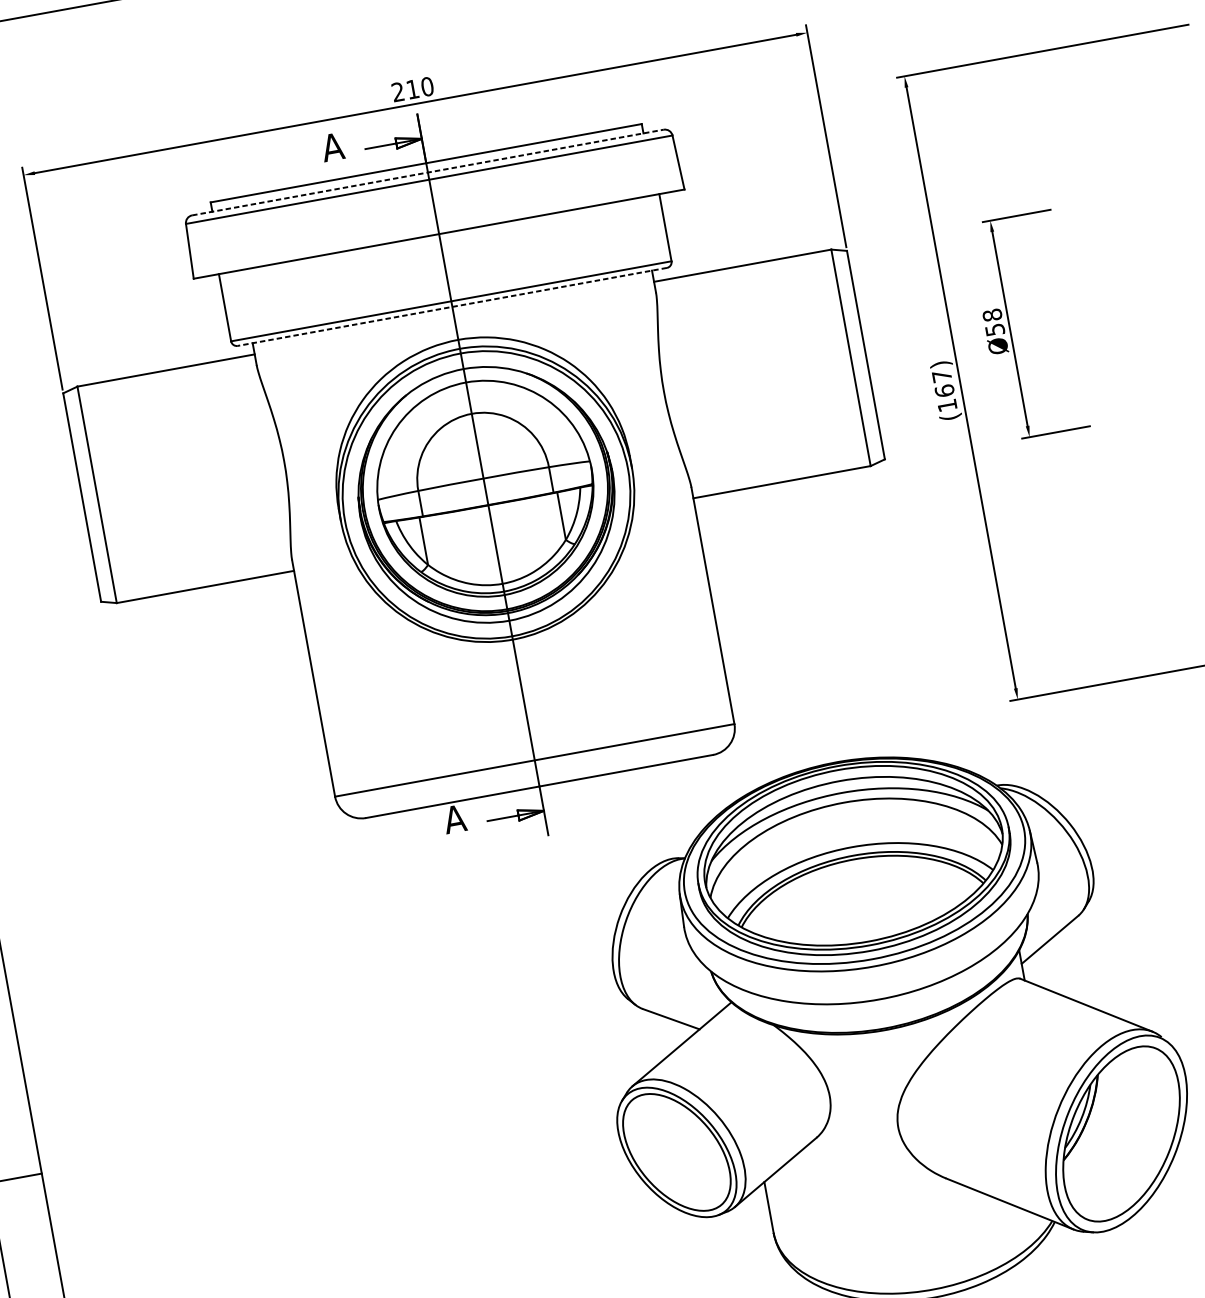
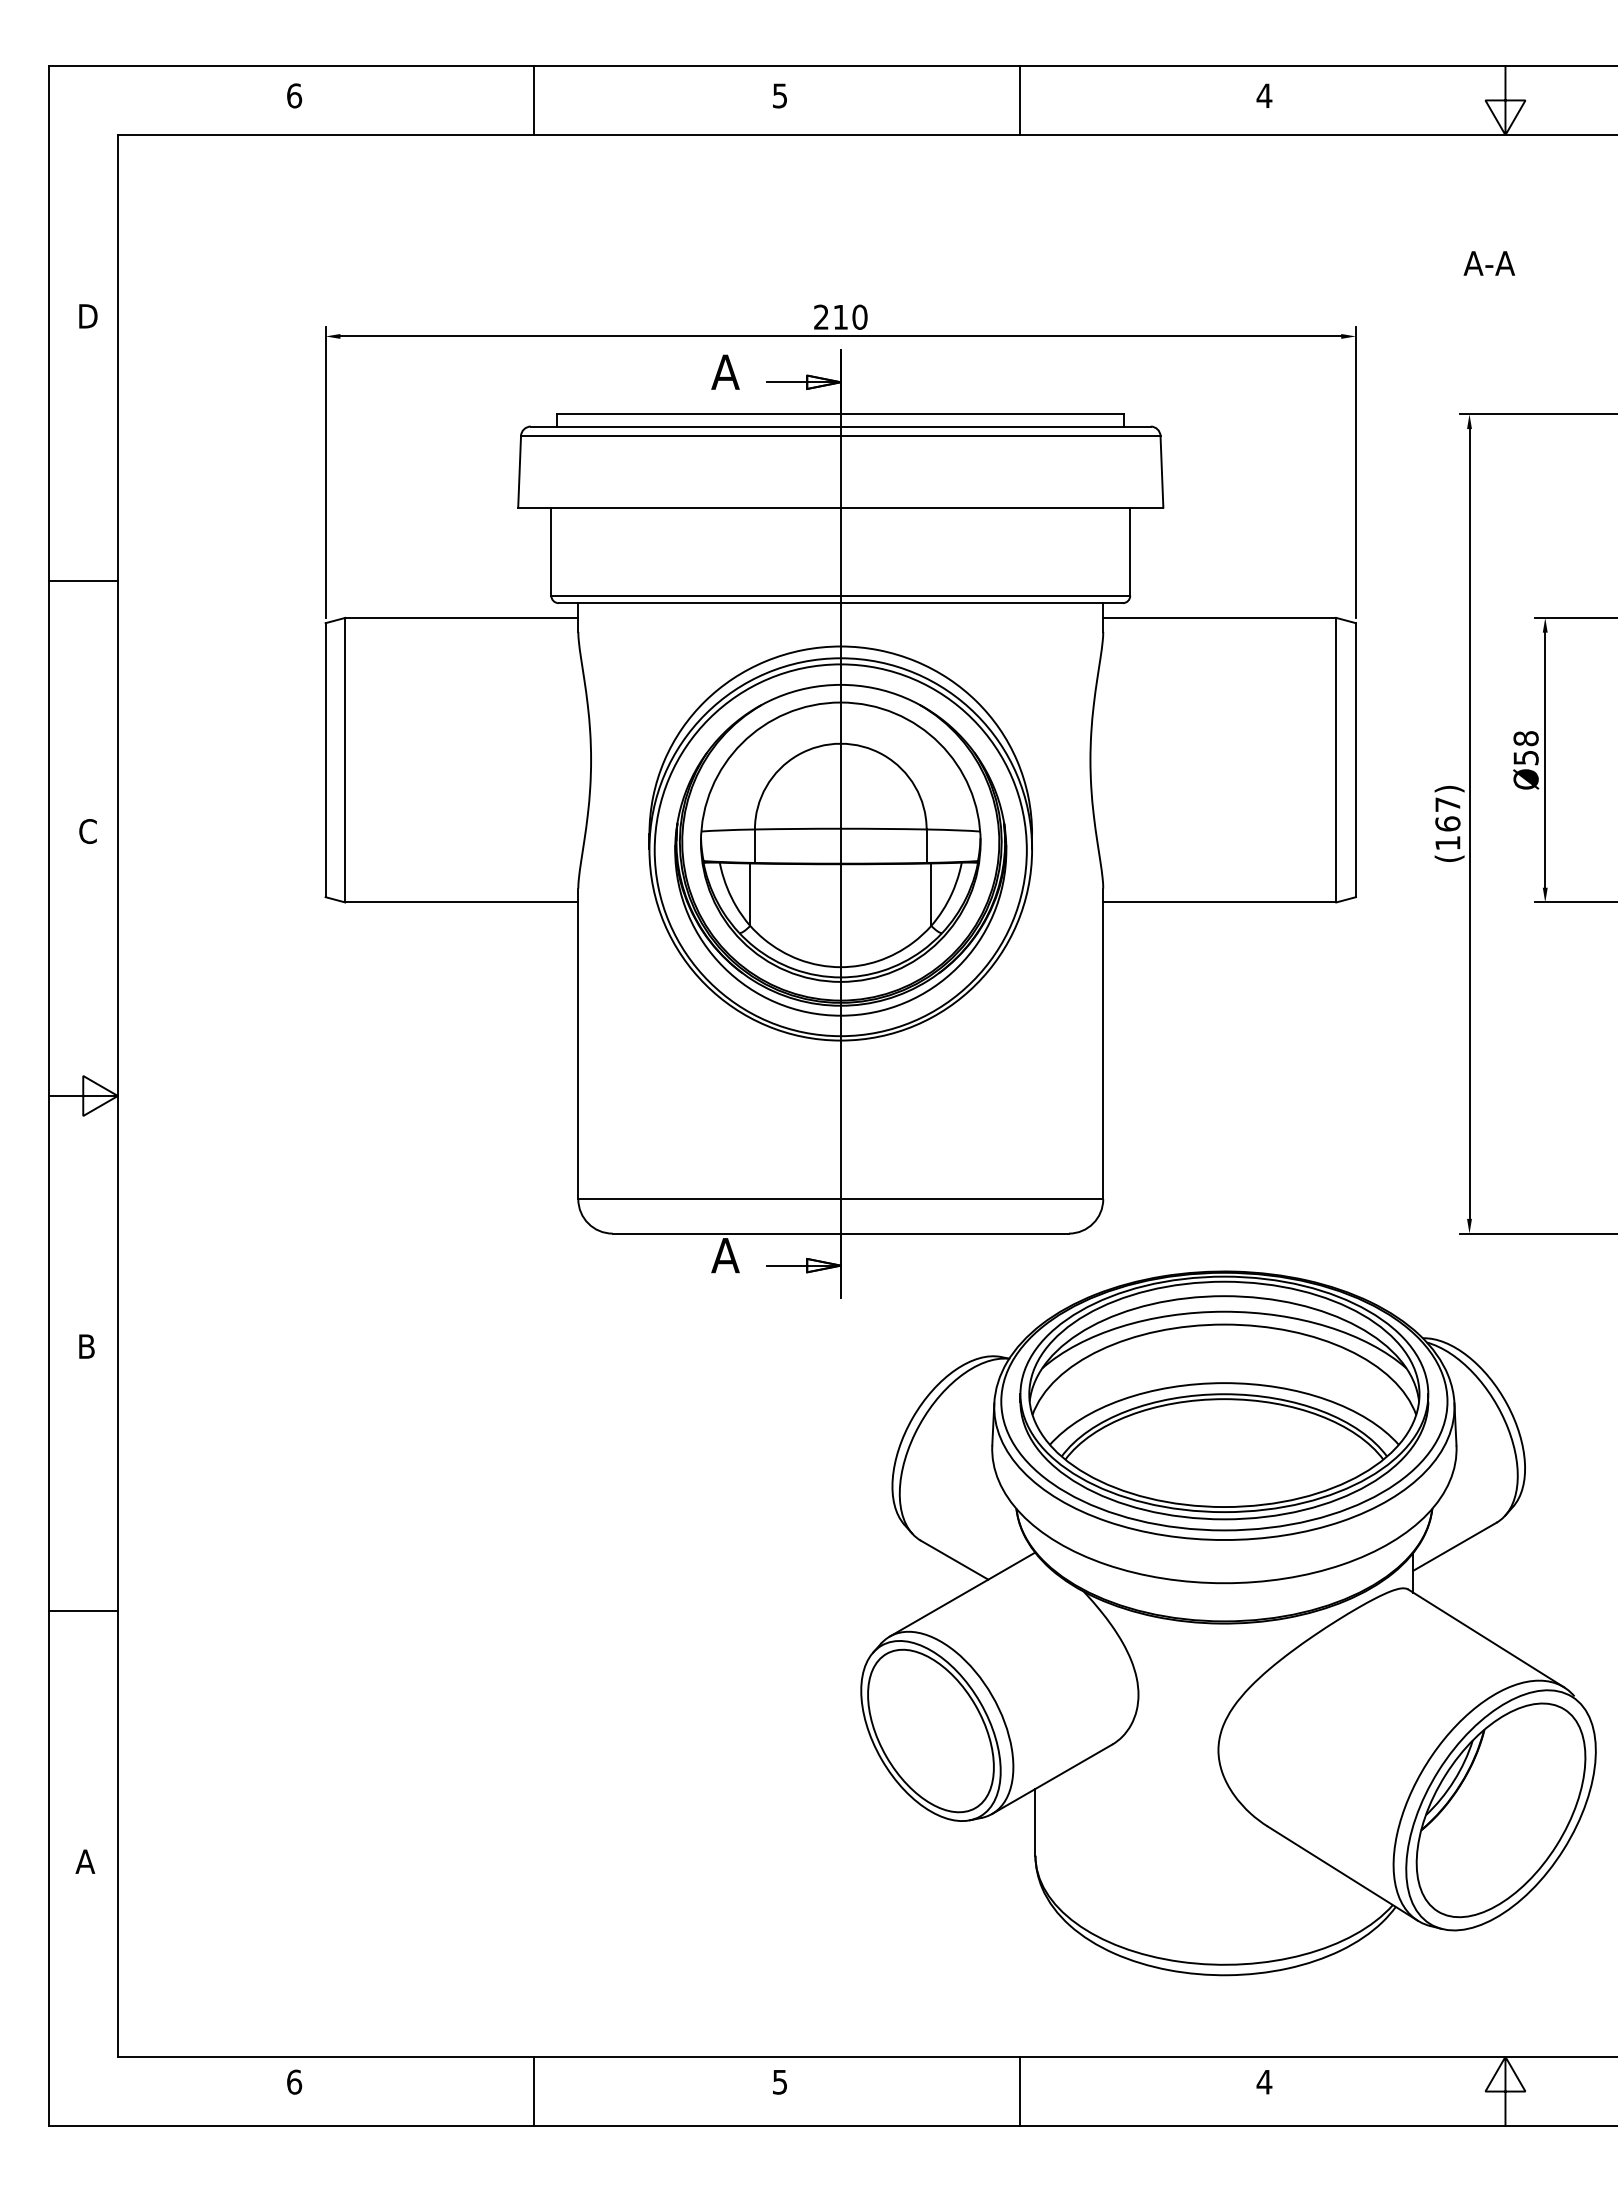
line: (427, 172) -> (840, 426), dashed -> solid
line: (452, 307) -> (840, 603), dashed -> solid

